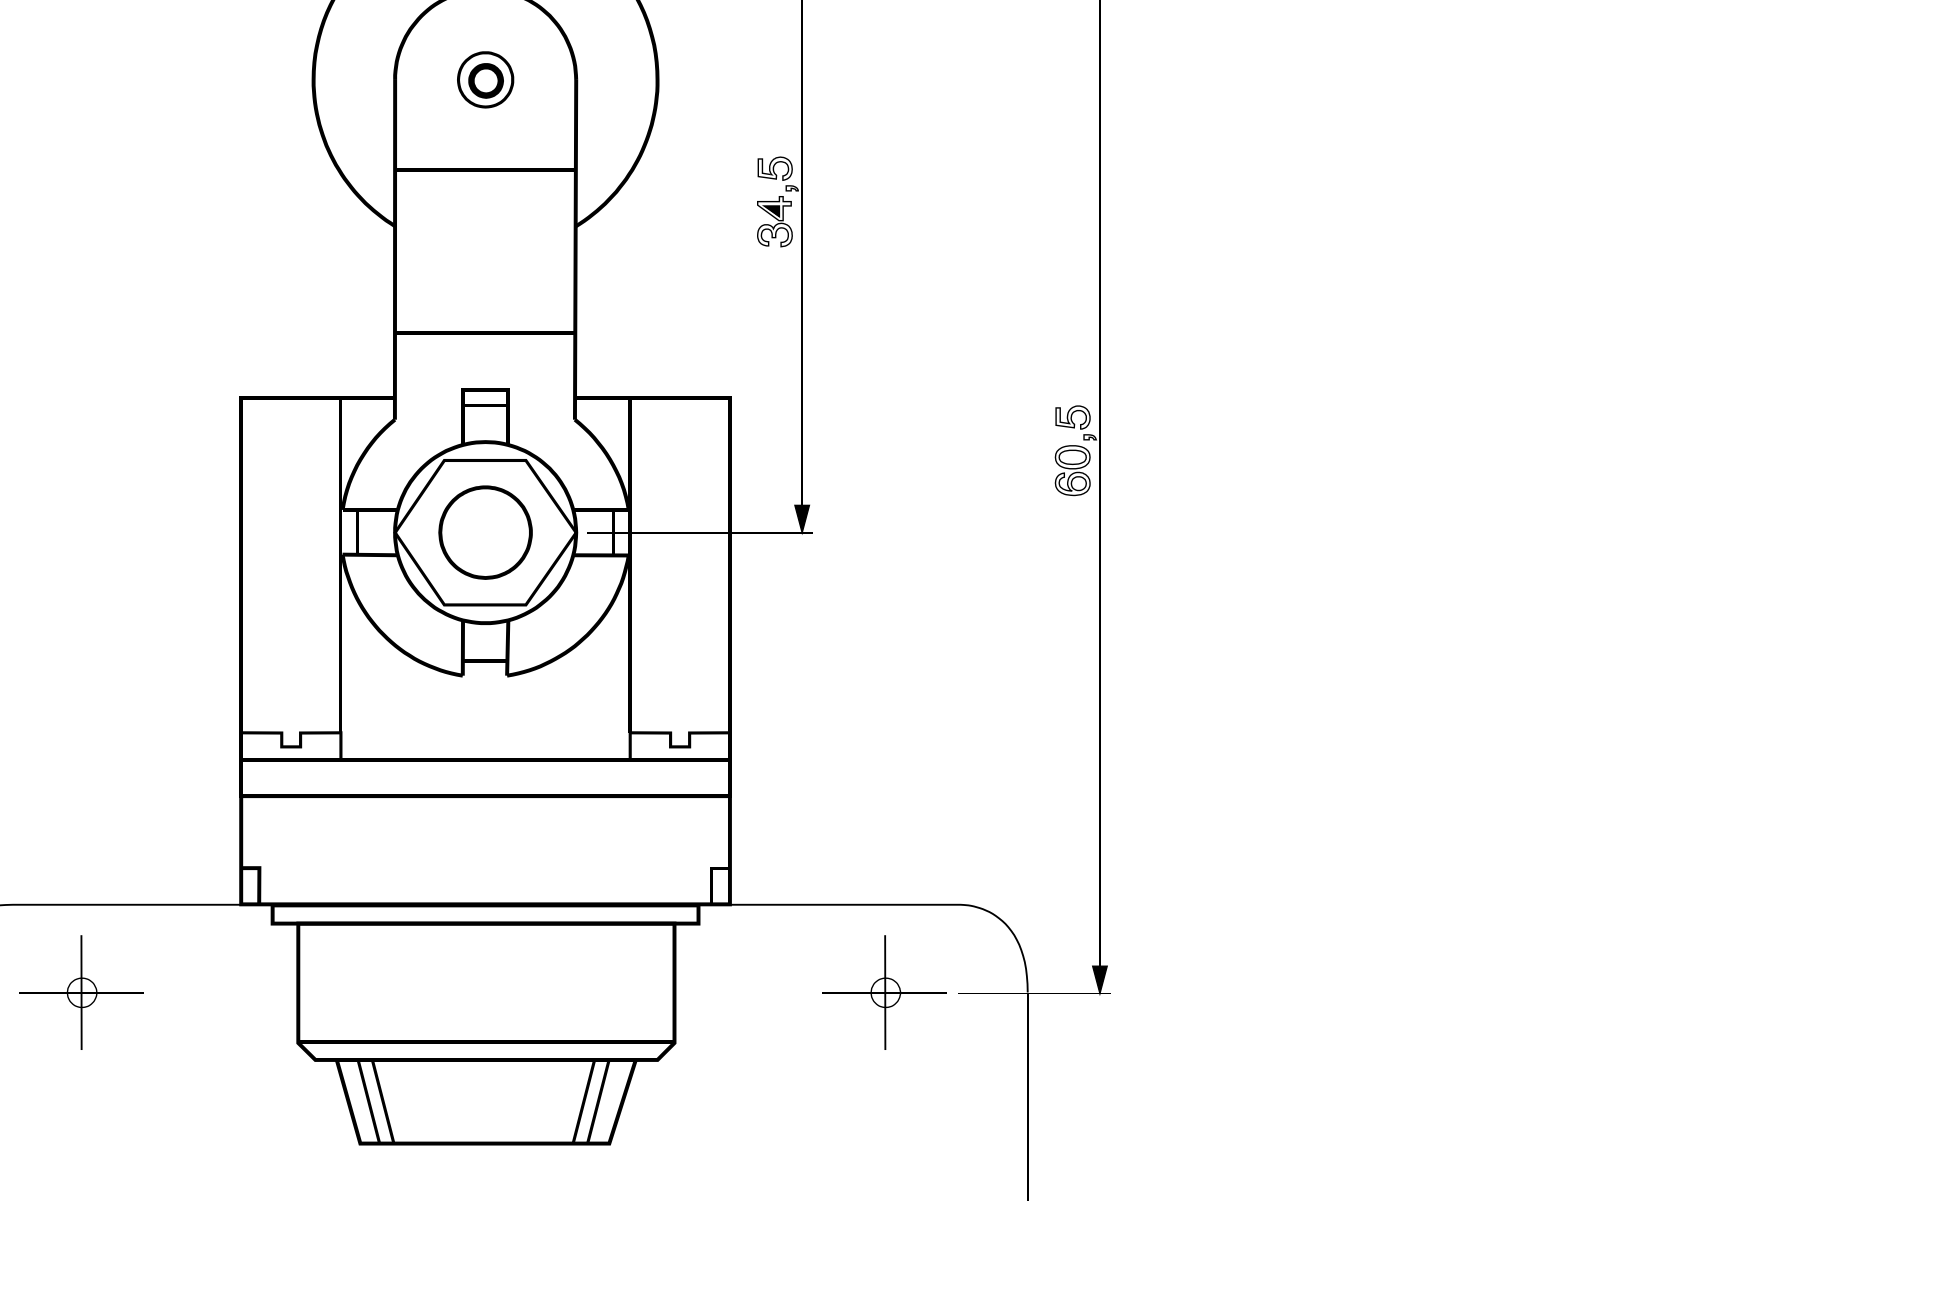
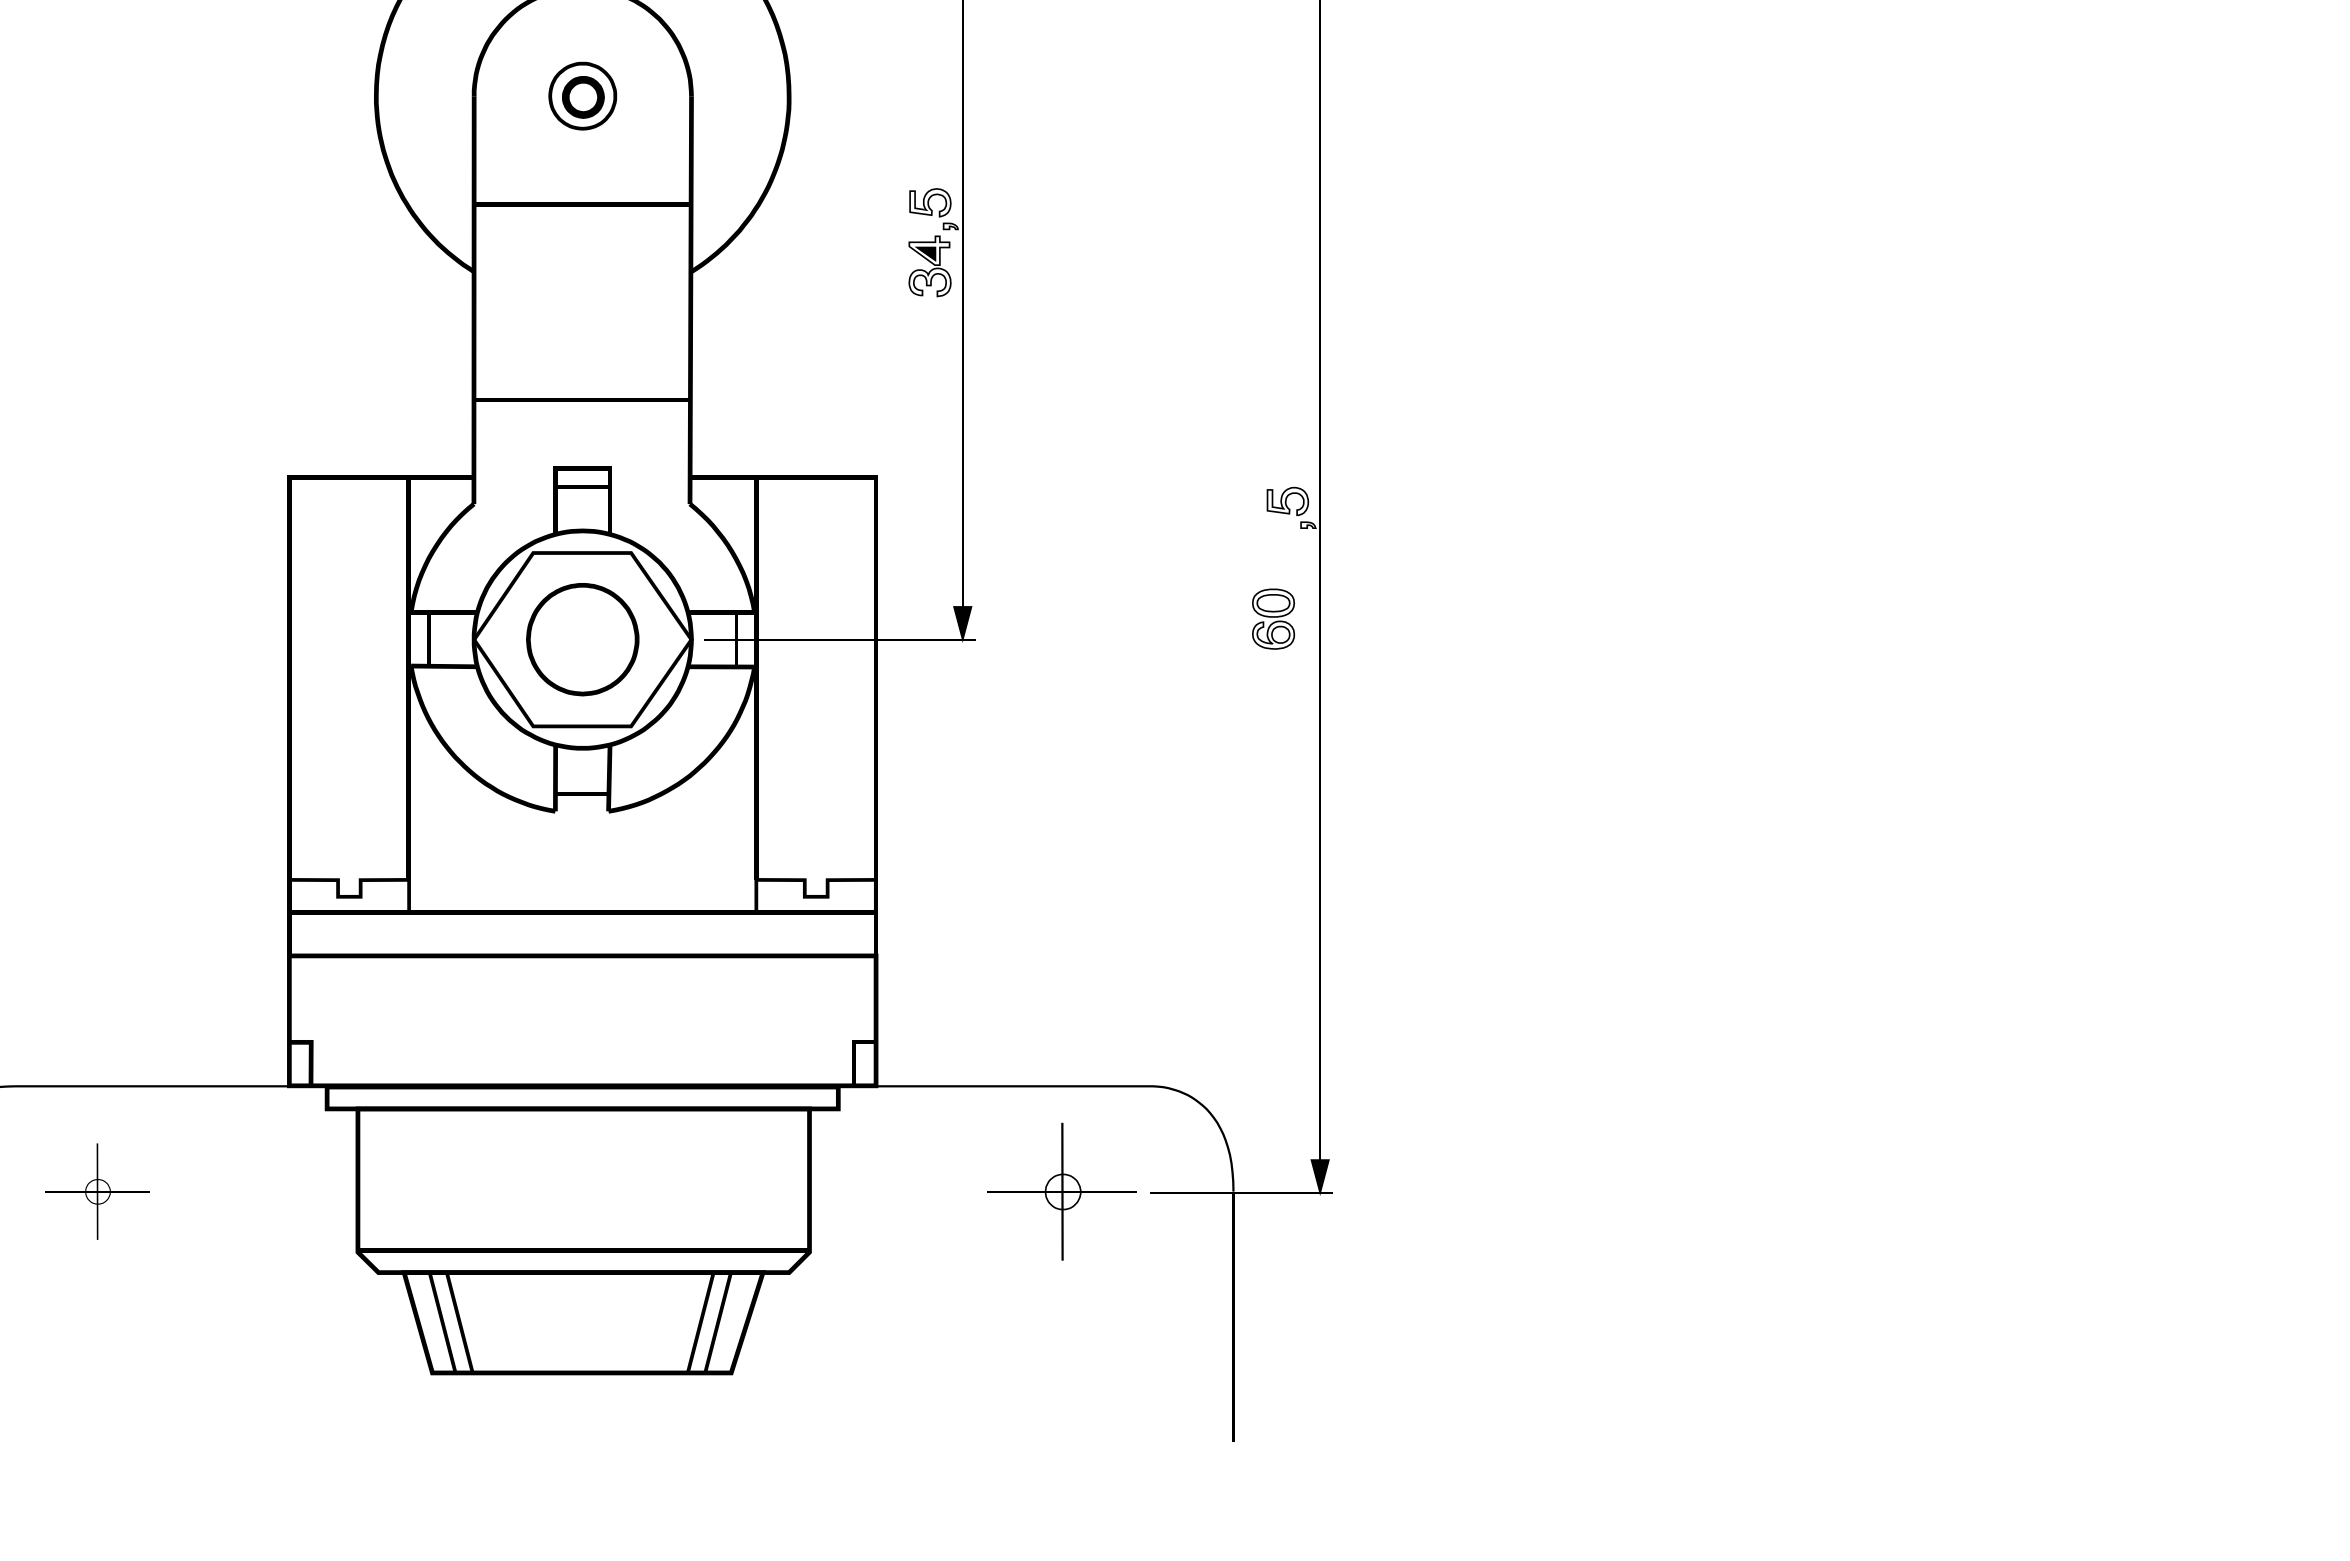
part: (1072, 470) -> (1273, 618), moved
part: (80, 992) -> (96, 1191), size x0.7

